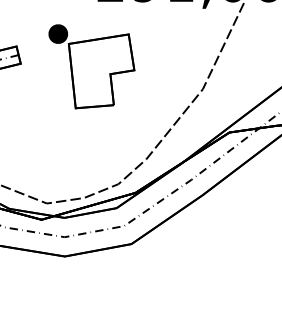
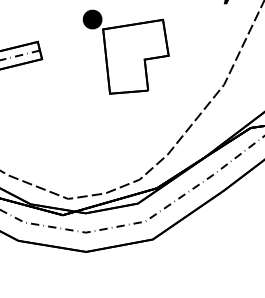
part: (91, 66) -> (125, 51), moved

